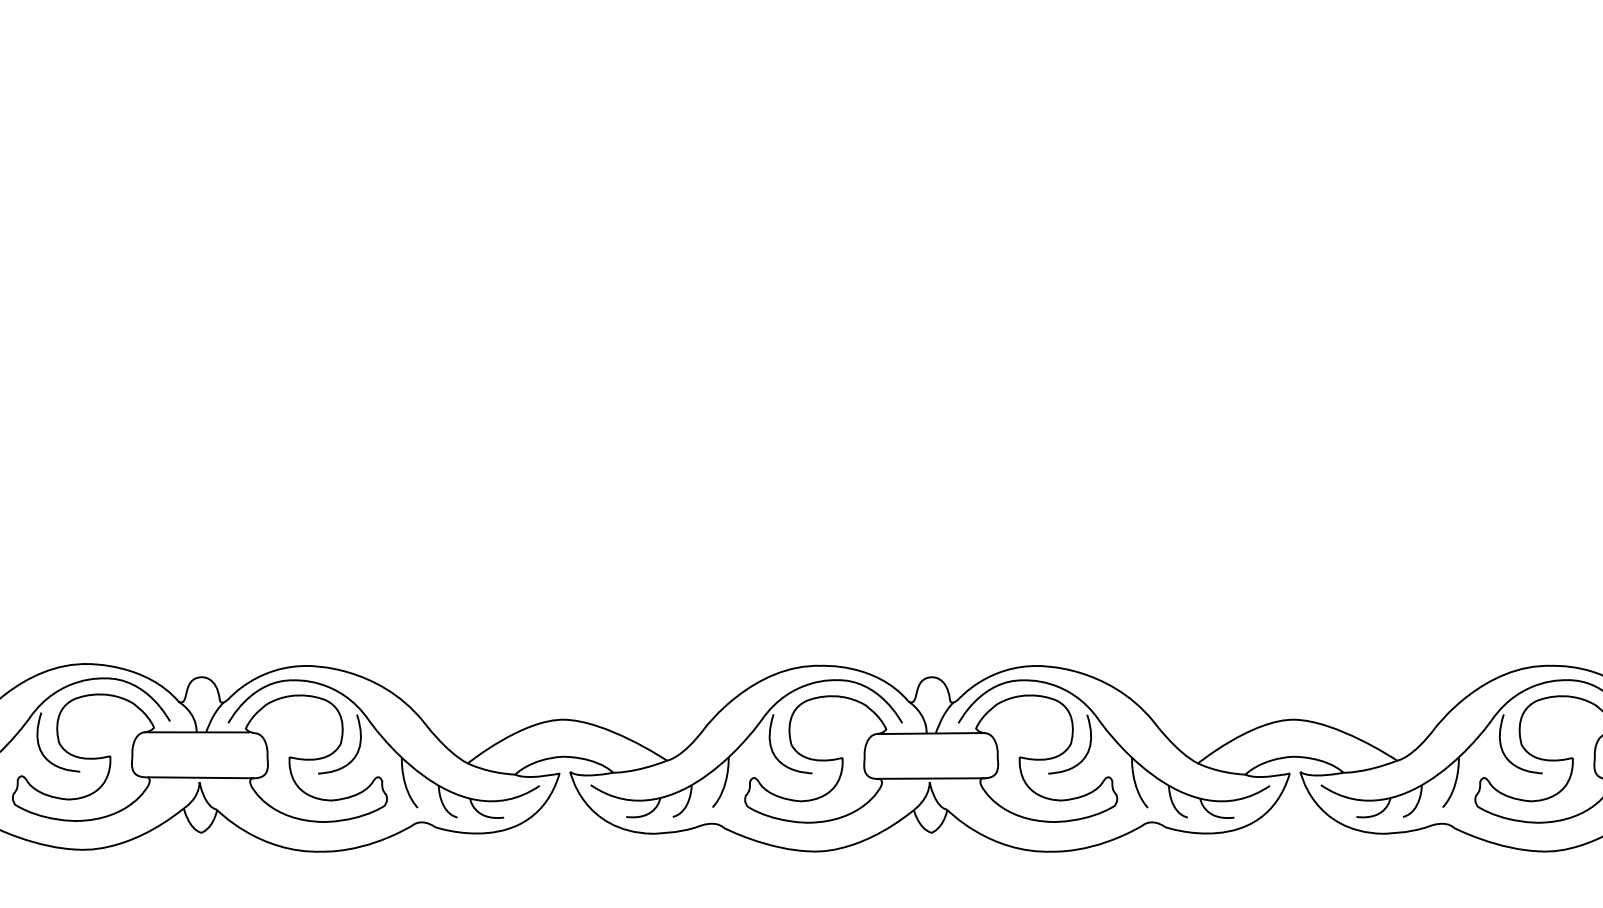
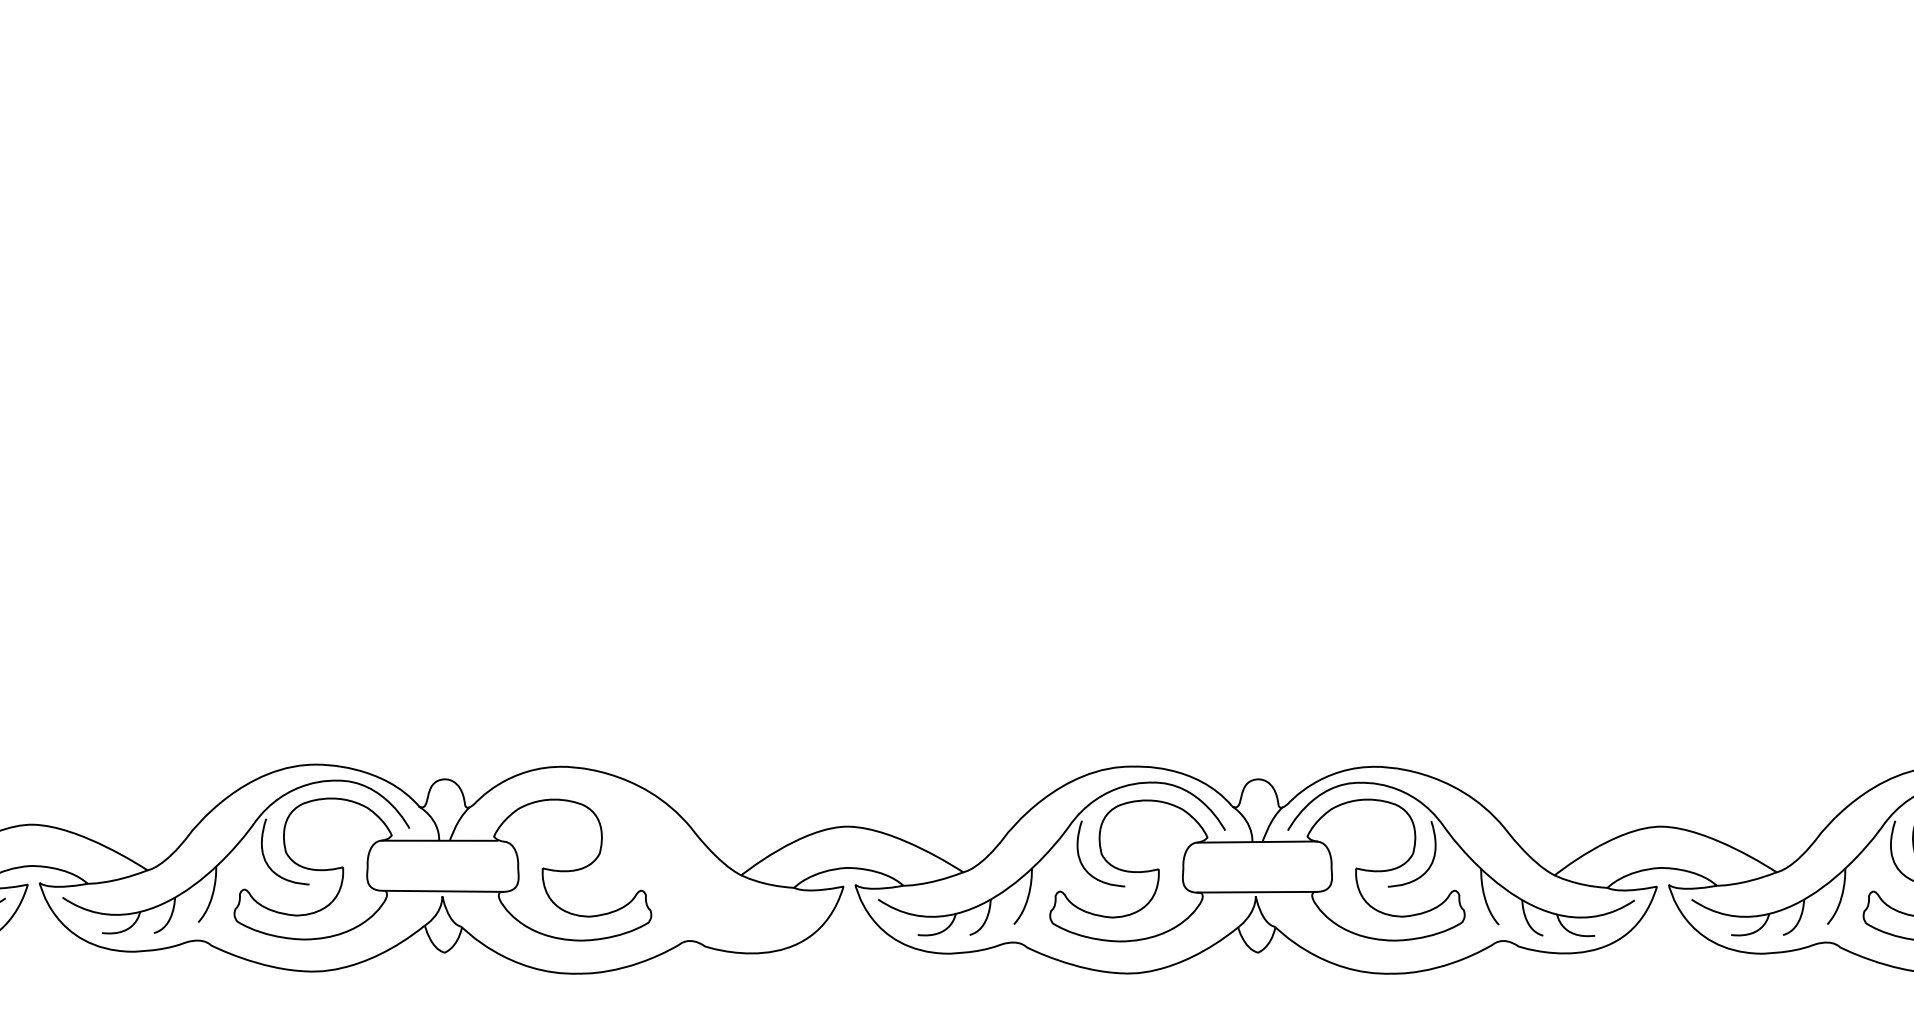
part: (388, 744) -> (652, 854), removed

